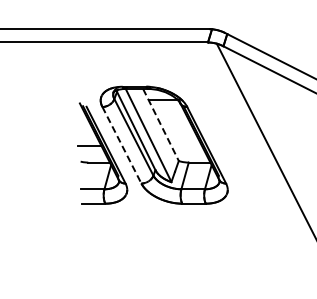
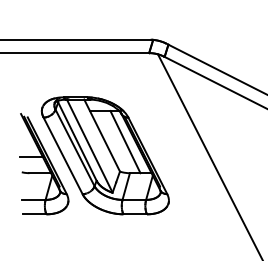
line: (161, 125) -> (102, 136), dashed -> solid
line: (184, 131) -> (125, 142), added
line: (122, 145) -> (63, 156), dashed -> solid

